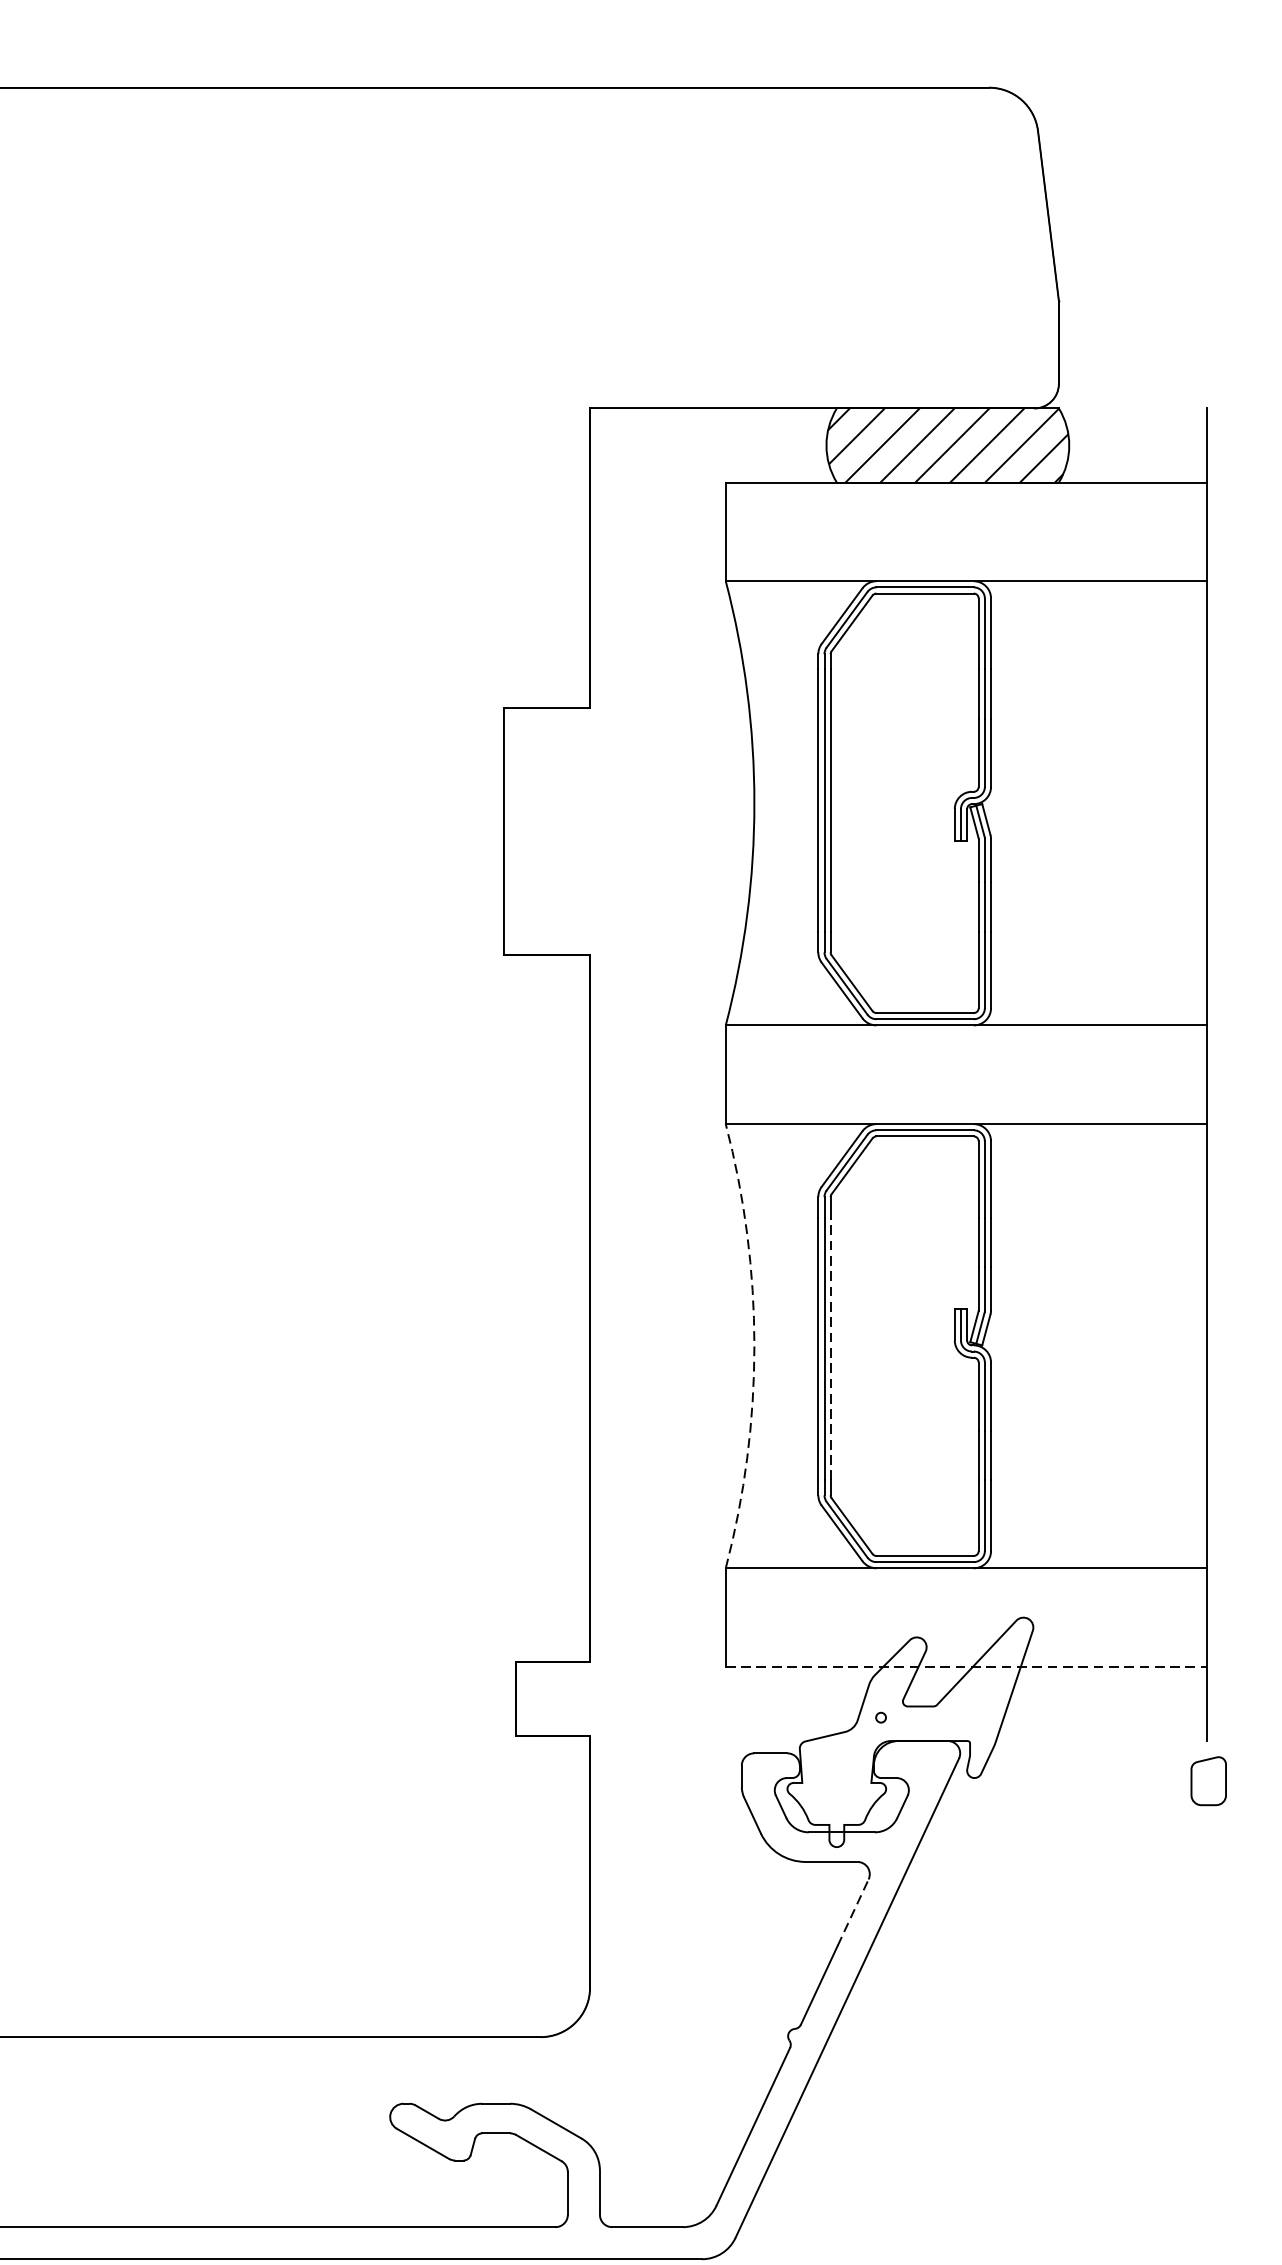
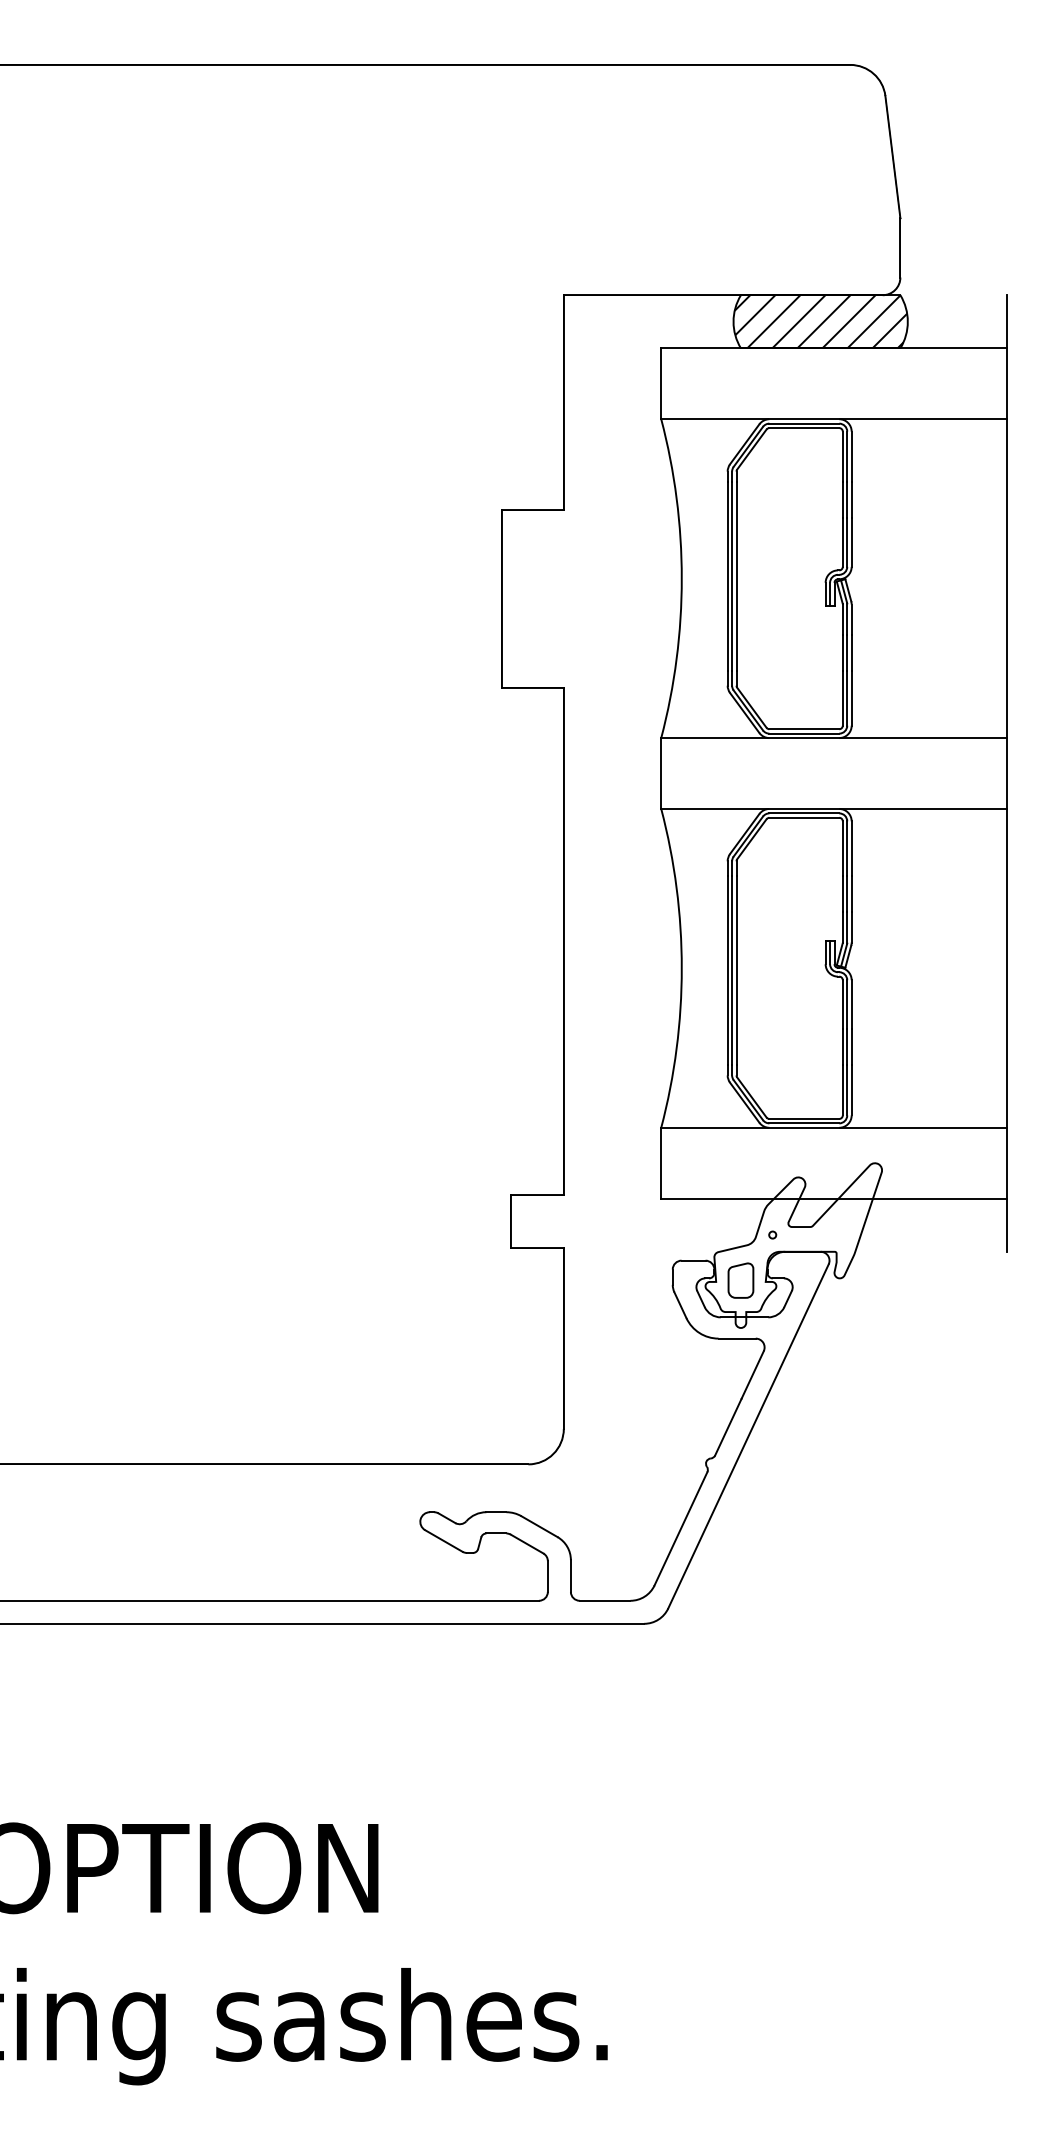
arc: (754, 1346) -> (681, 968), dashed -> solid
line: (830, 1347) -> (736, 969), dashed -> solid
line: (965, 1666) -> (833, 1198), dashed -> solid
part: (1208, 1780) -> (740, 1280), moved
line: (852, 1911) -> (752, 1374), dashed -> solid

